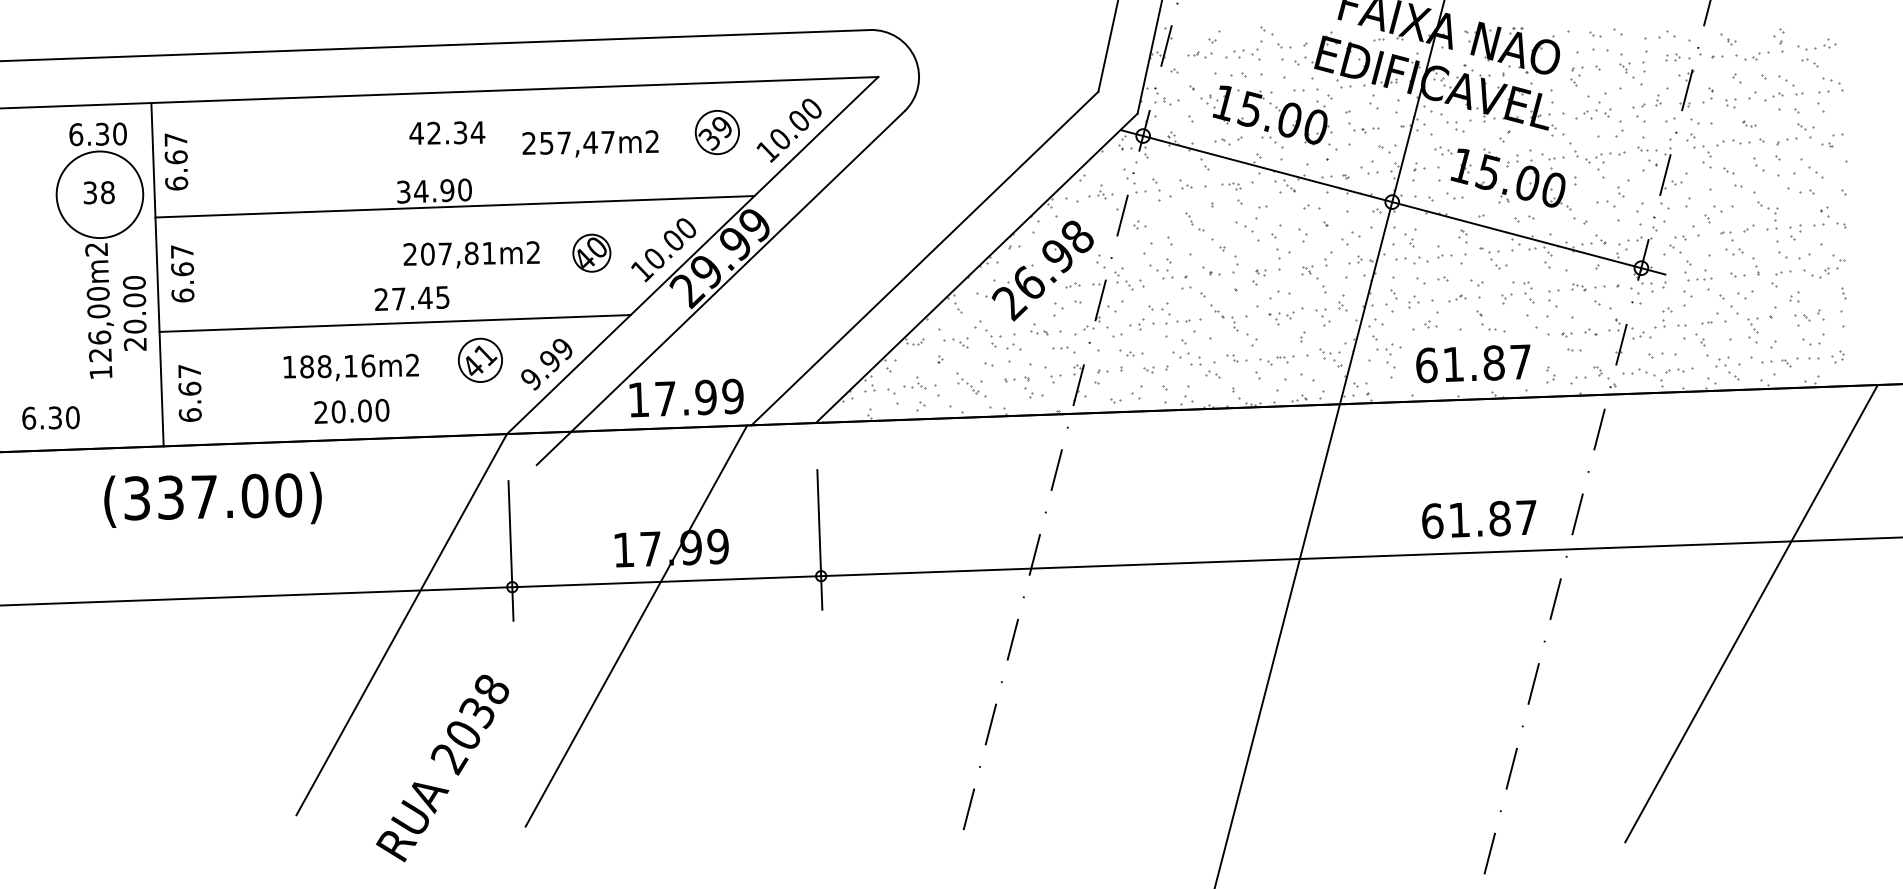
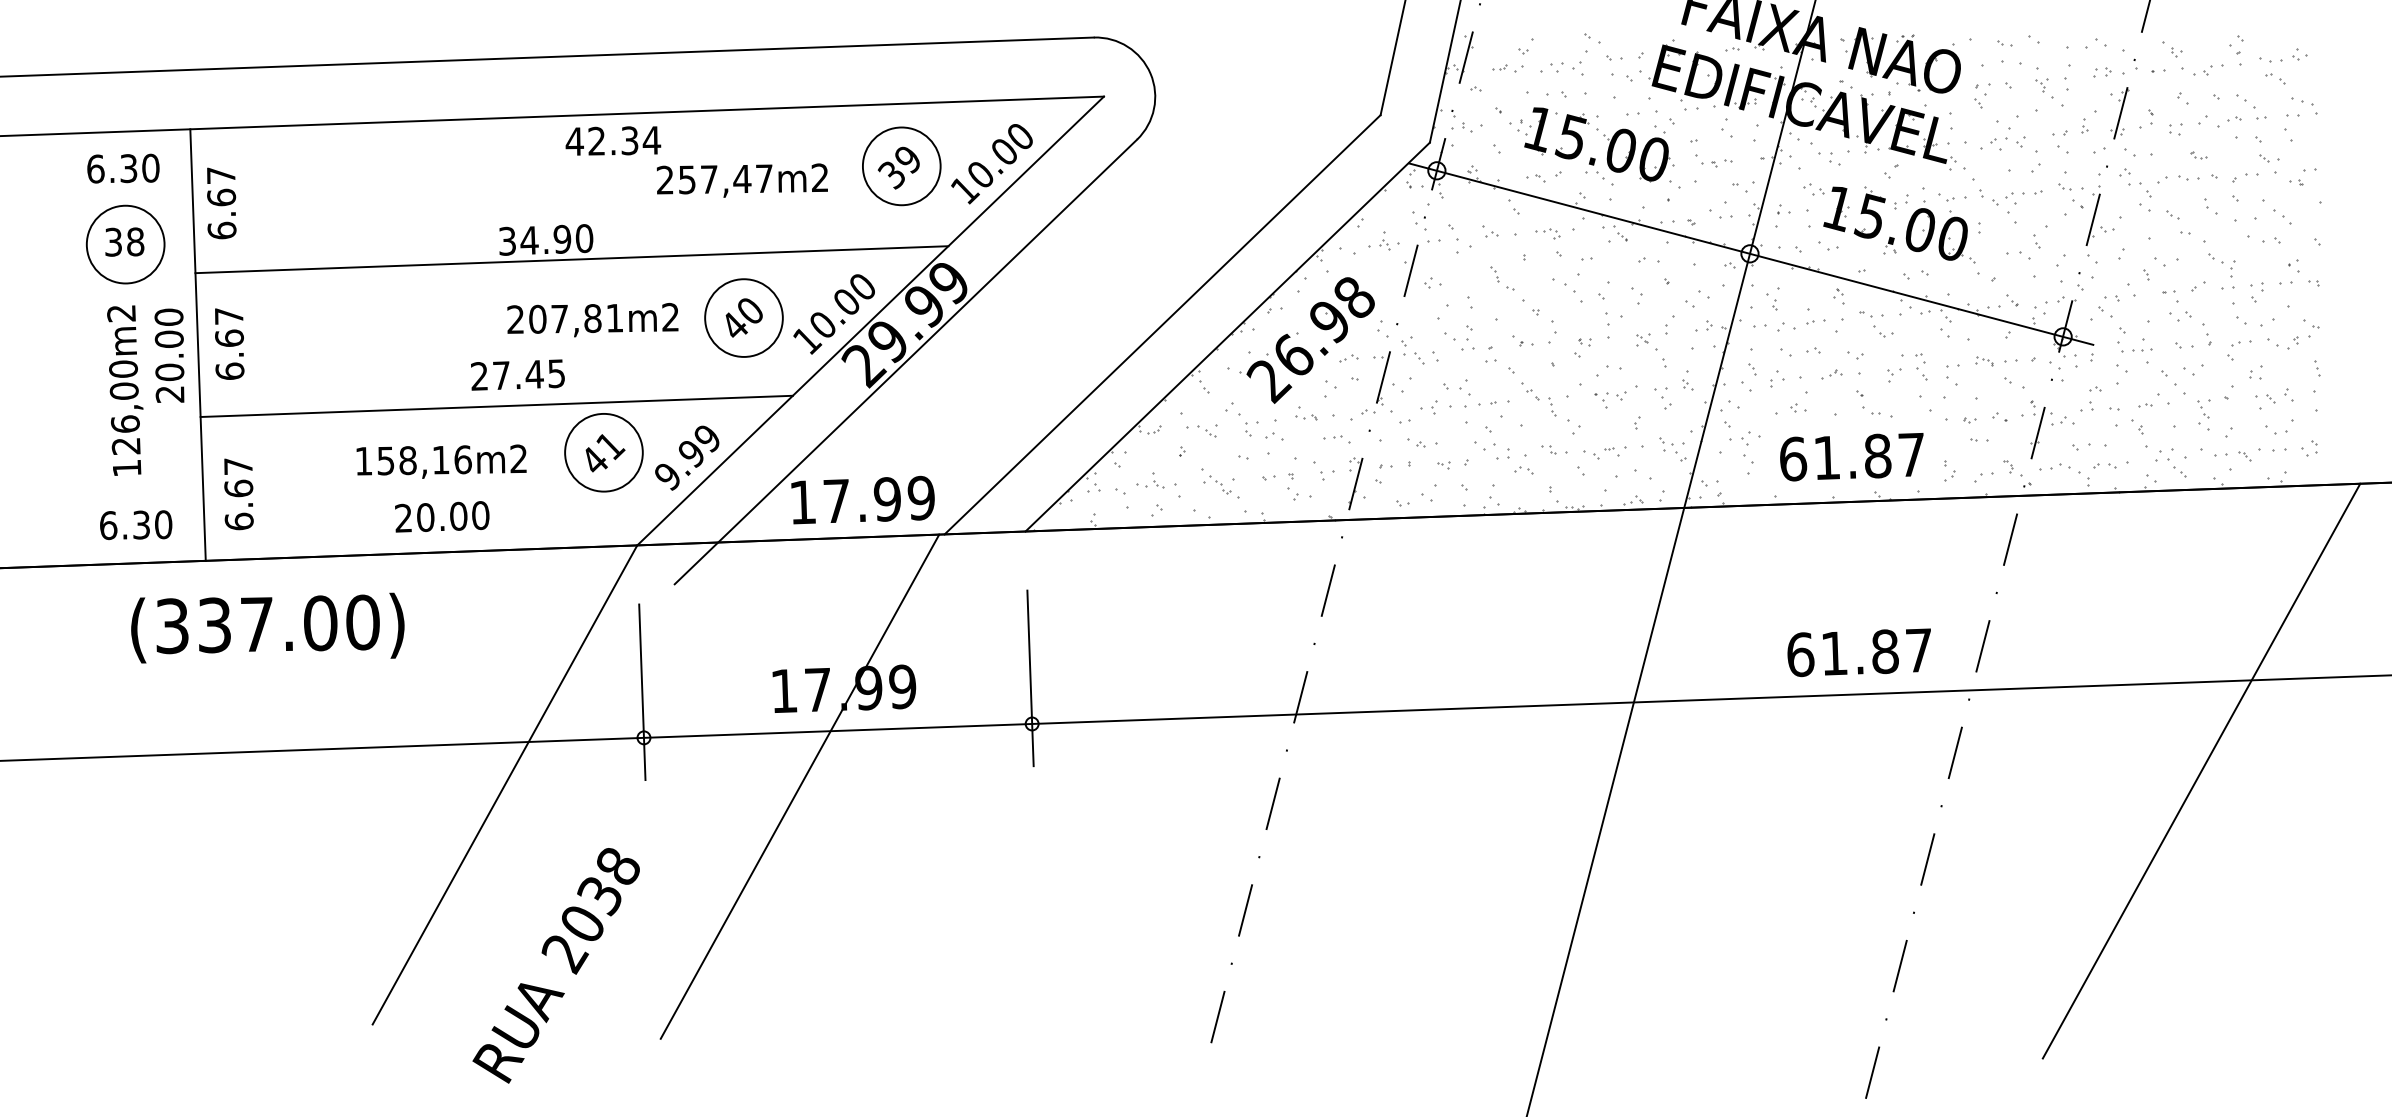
text: (447, 132) -> (613, 140), moved
circle: (717, 132) -> (901, 166), size x1.43
circle: (99, 194) -> (125, 244), size x0.71
circle: (591, 252) -> (743, 317), size x1.67
text: (134, 313) -> (169, 355), moved
circle: (480, 360) -> (603, 452), size x1.43
text: (306, 366) -> (385, 460), 188,16m2 -> 158,16m2
text: (51, 418) -> (136, 525), moved

